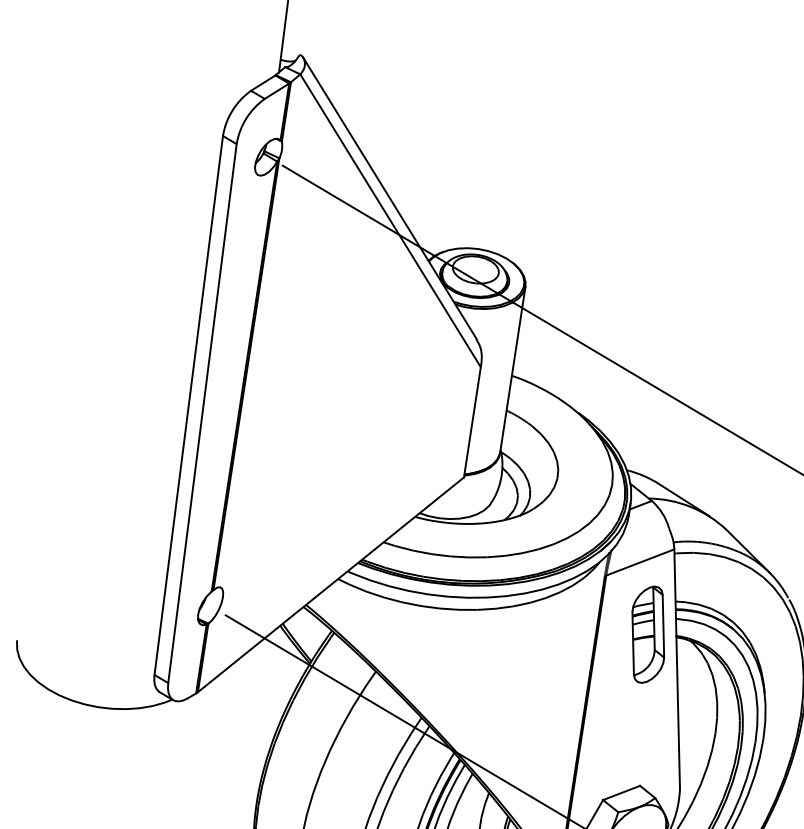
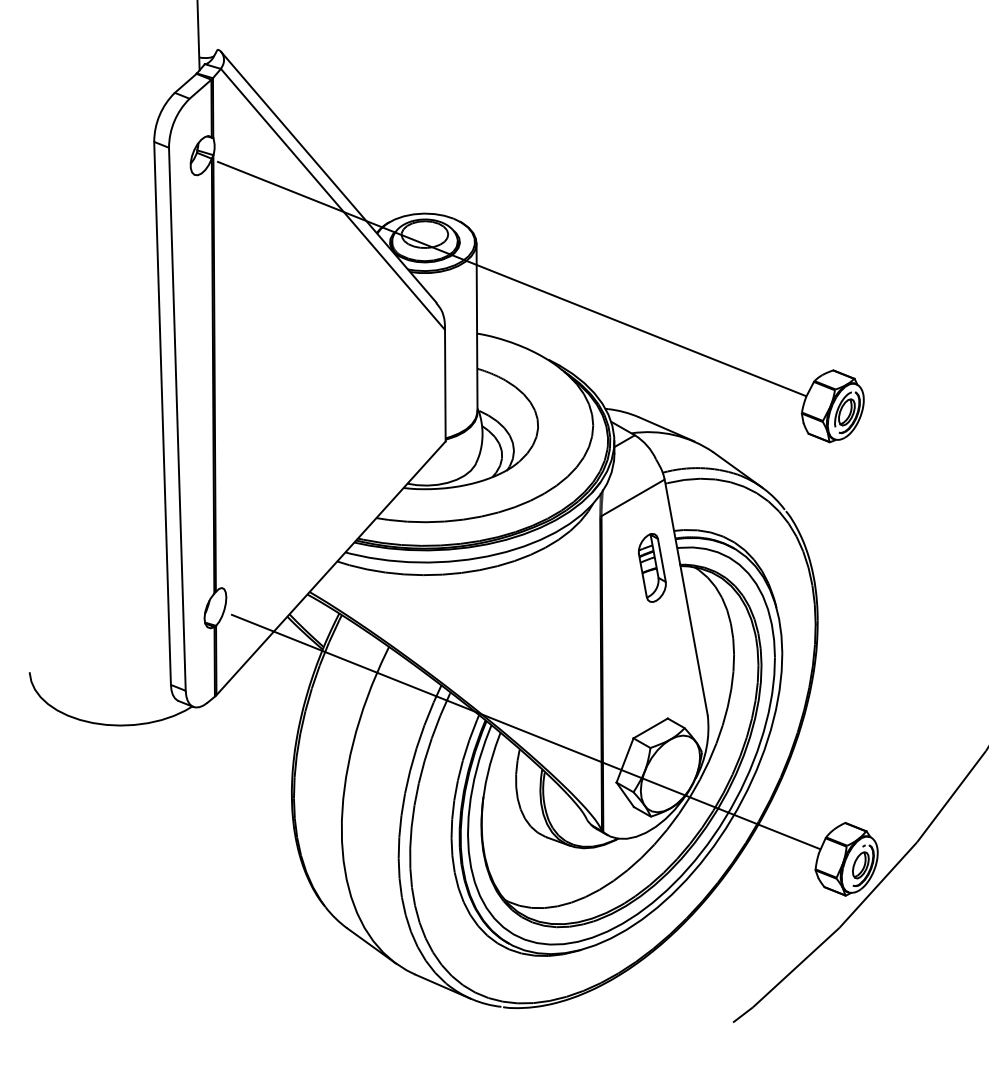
part: (648, 634) -> (652, 567), size x0.7

